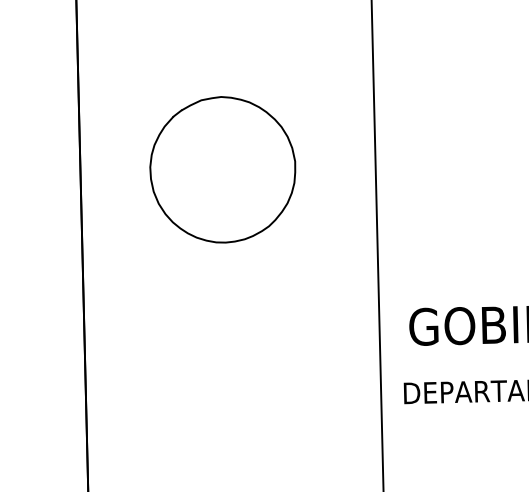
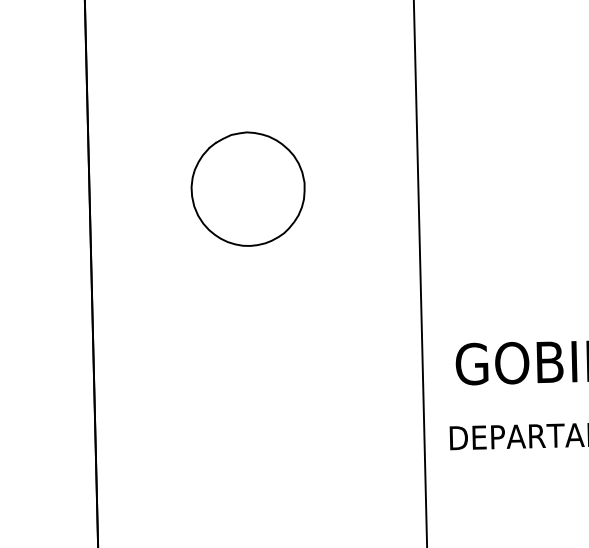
part: (222, 169) -> (247, 188), size x0.7

